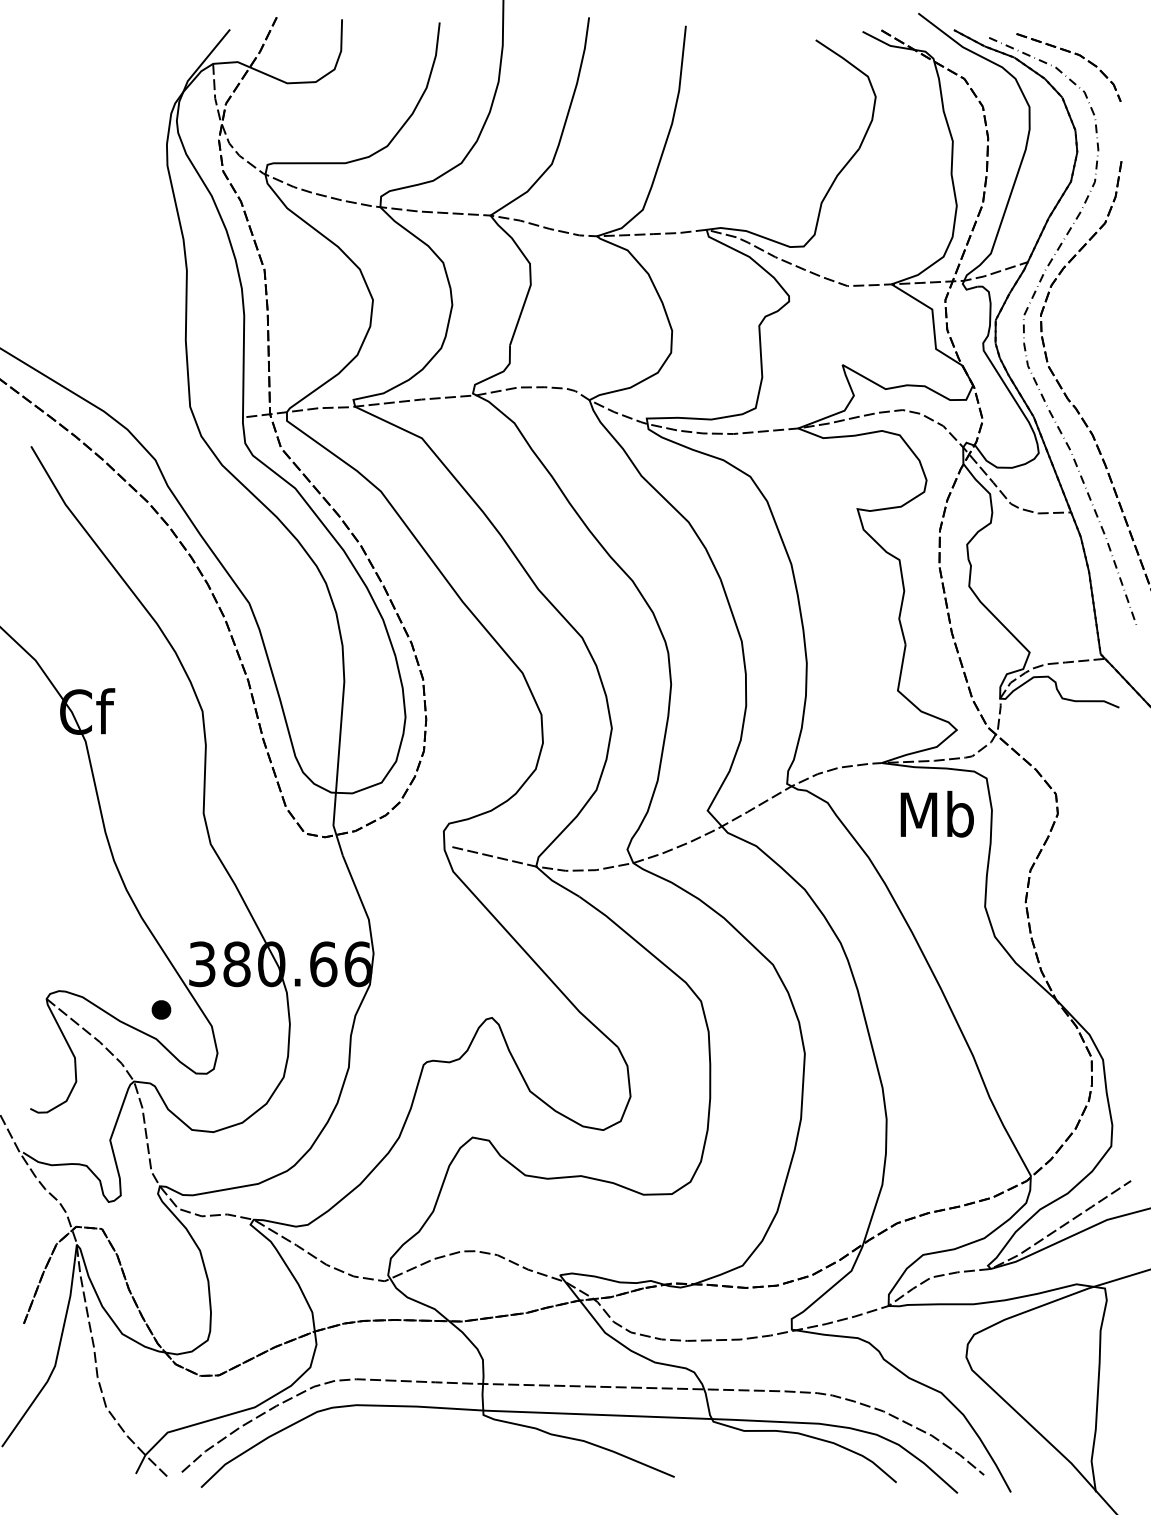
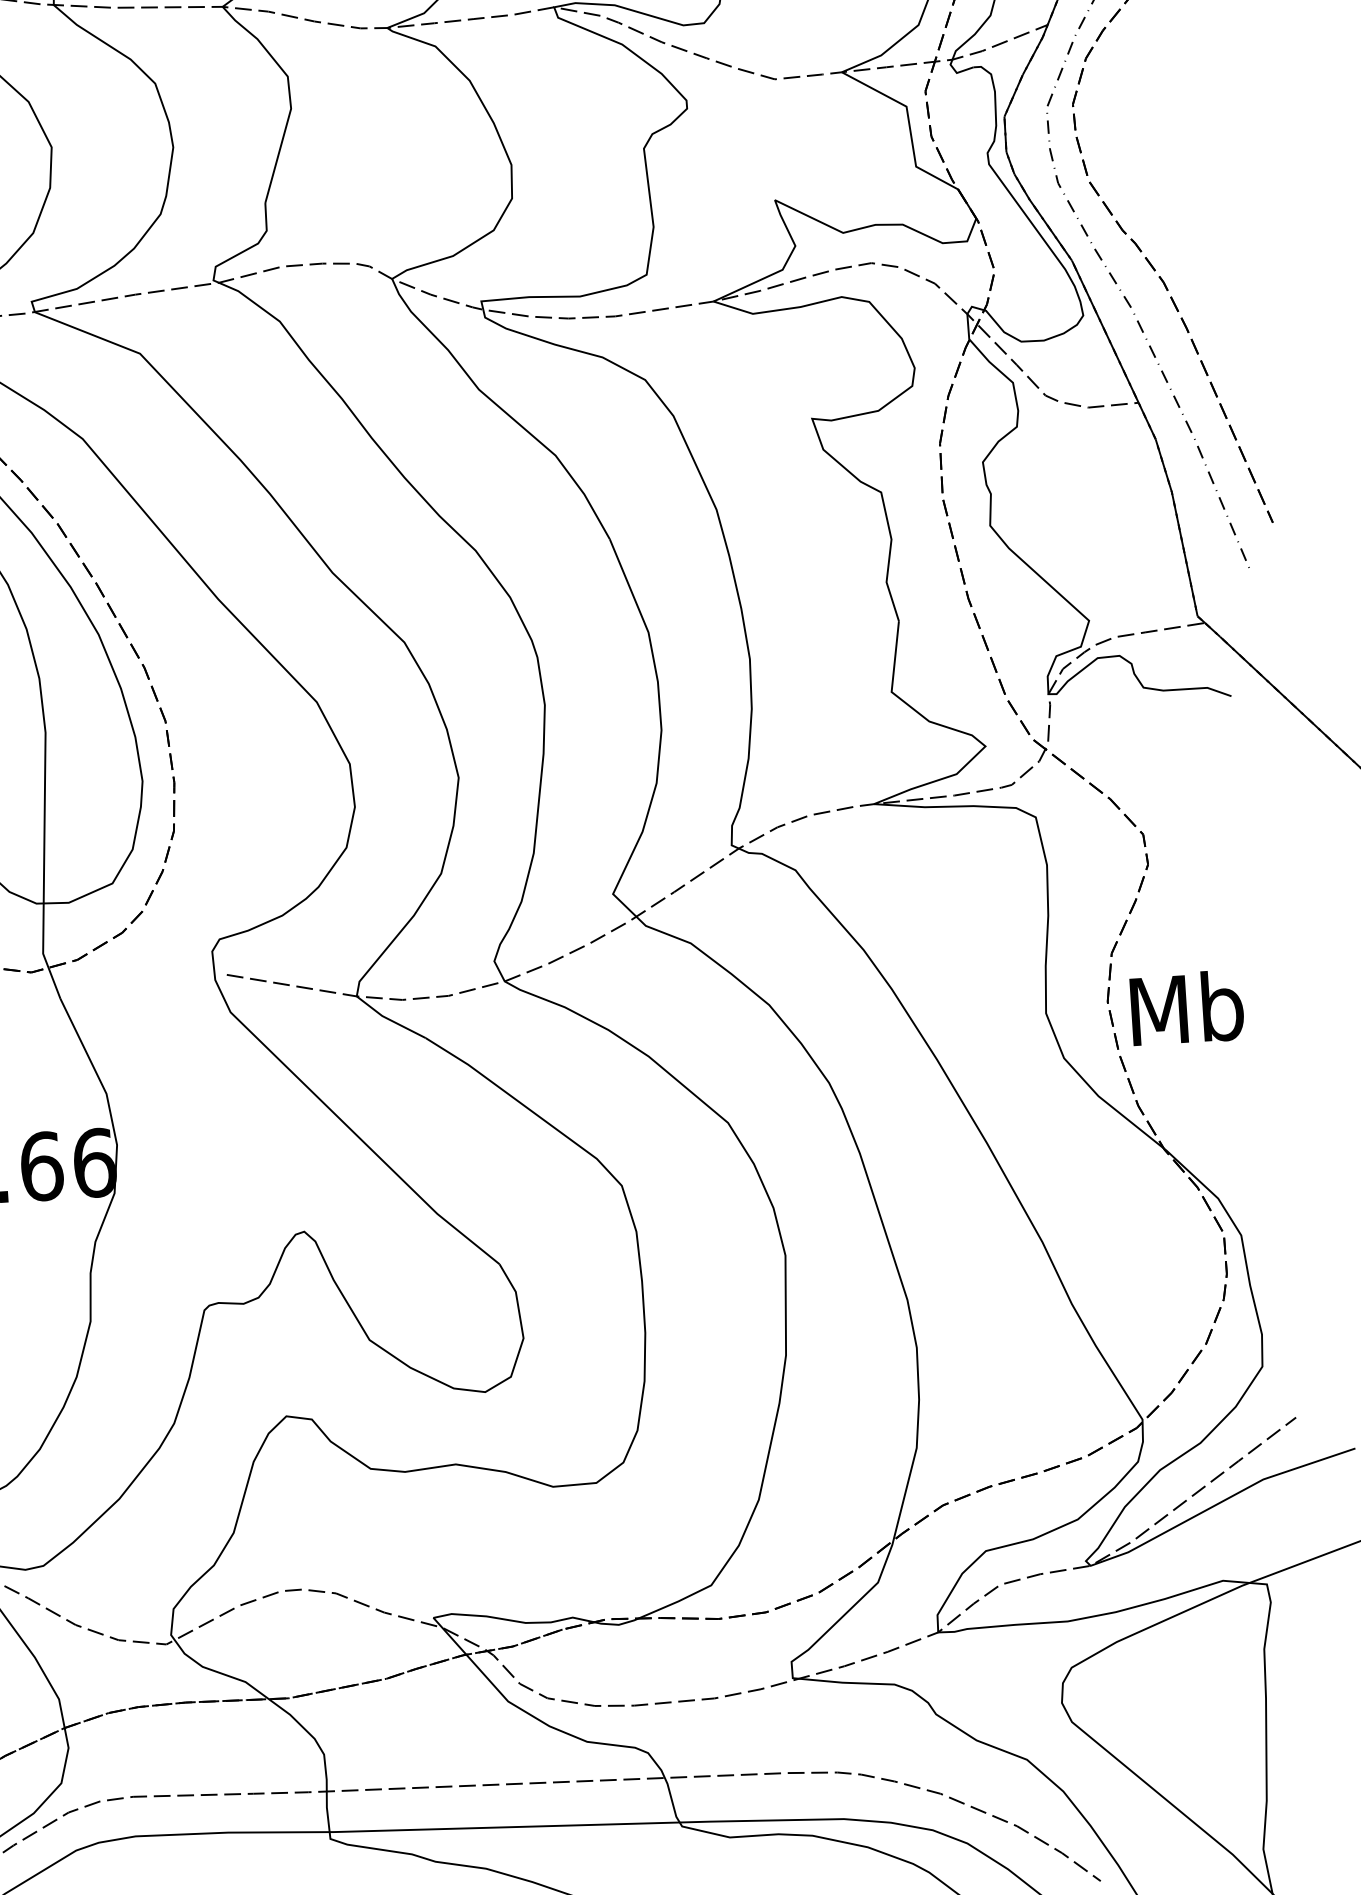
text: (936, 814) -> (1185, 1008), moved

